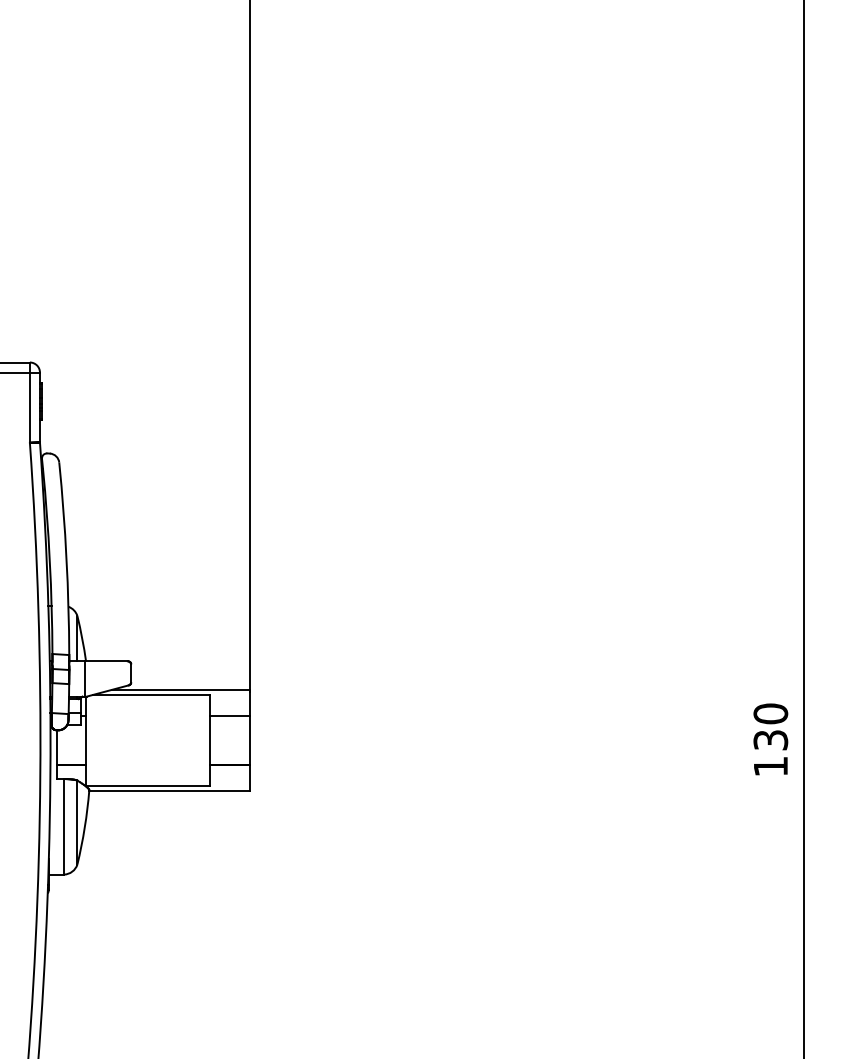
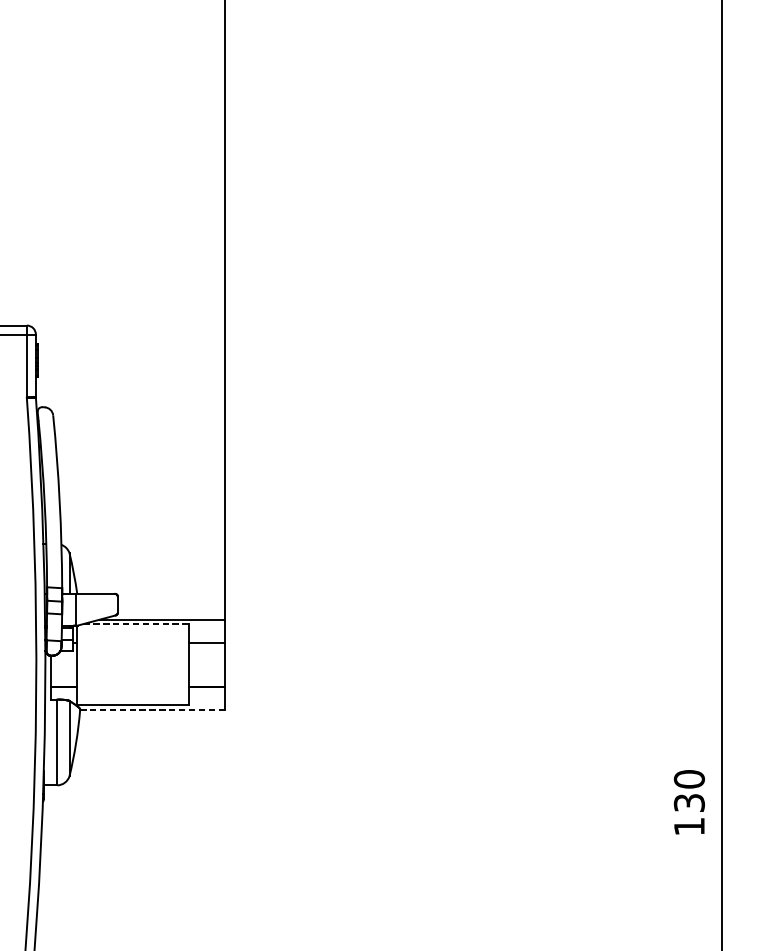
line: (151, 694) -> (136, 623), solid -> dashed
text: (770, 739) -> (689, 802), moved
line: (169, 790) -> (152, 709), solid -> dashed

